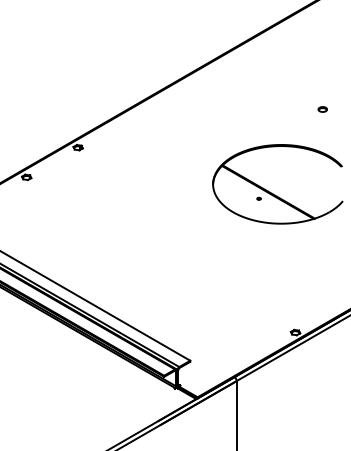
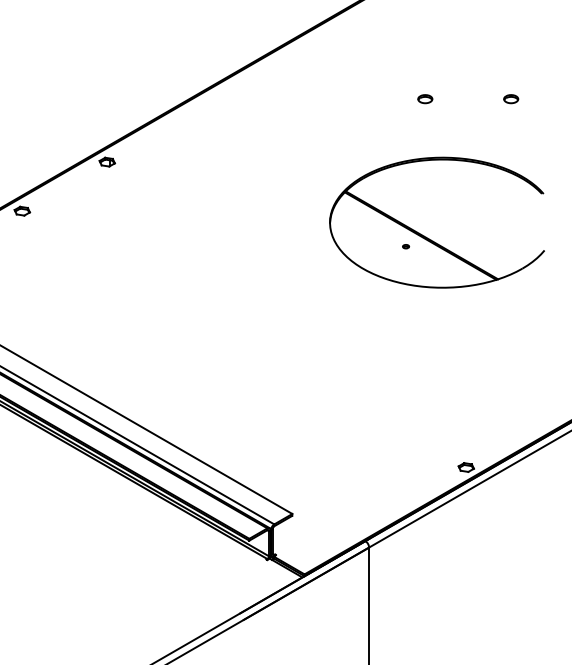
part: (270, 109) -> (424, 99), added

